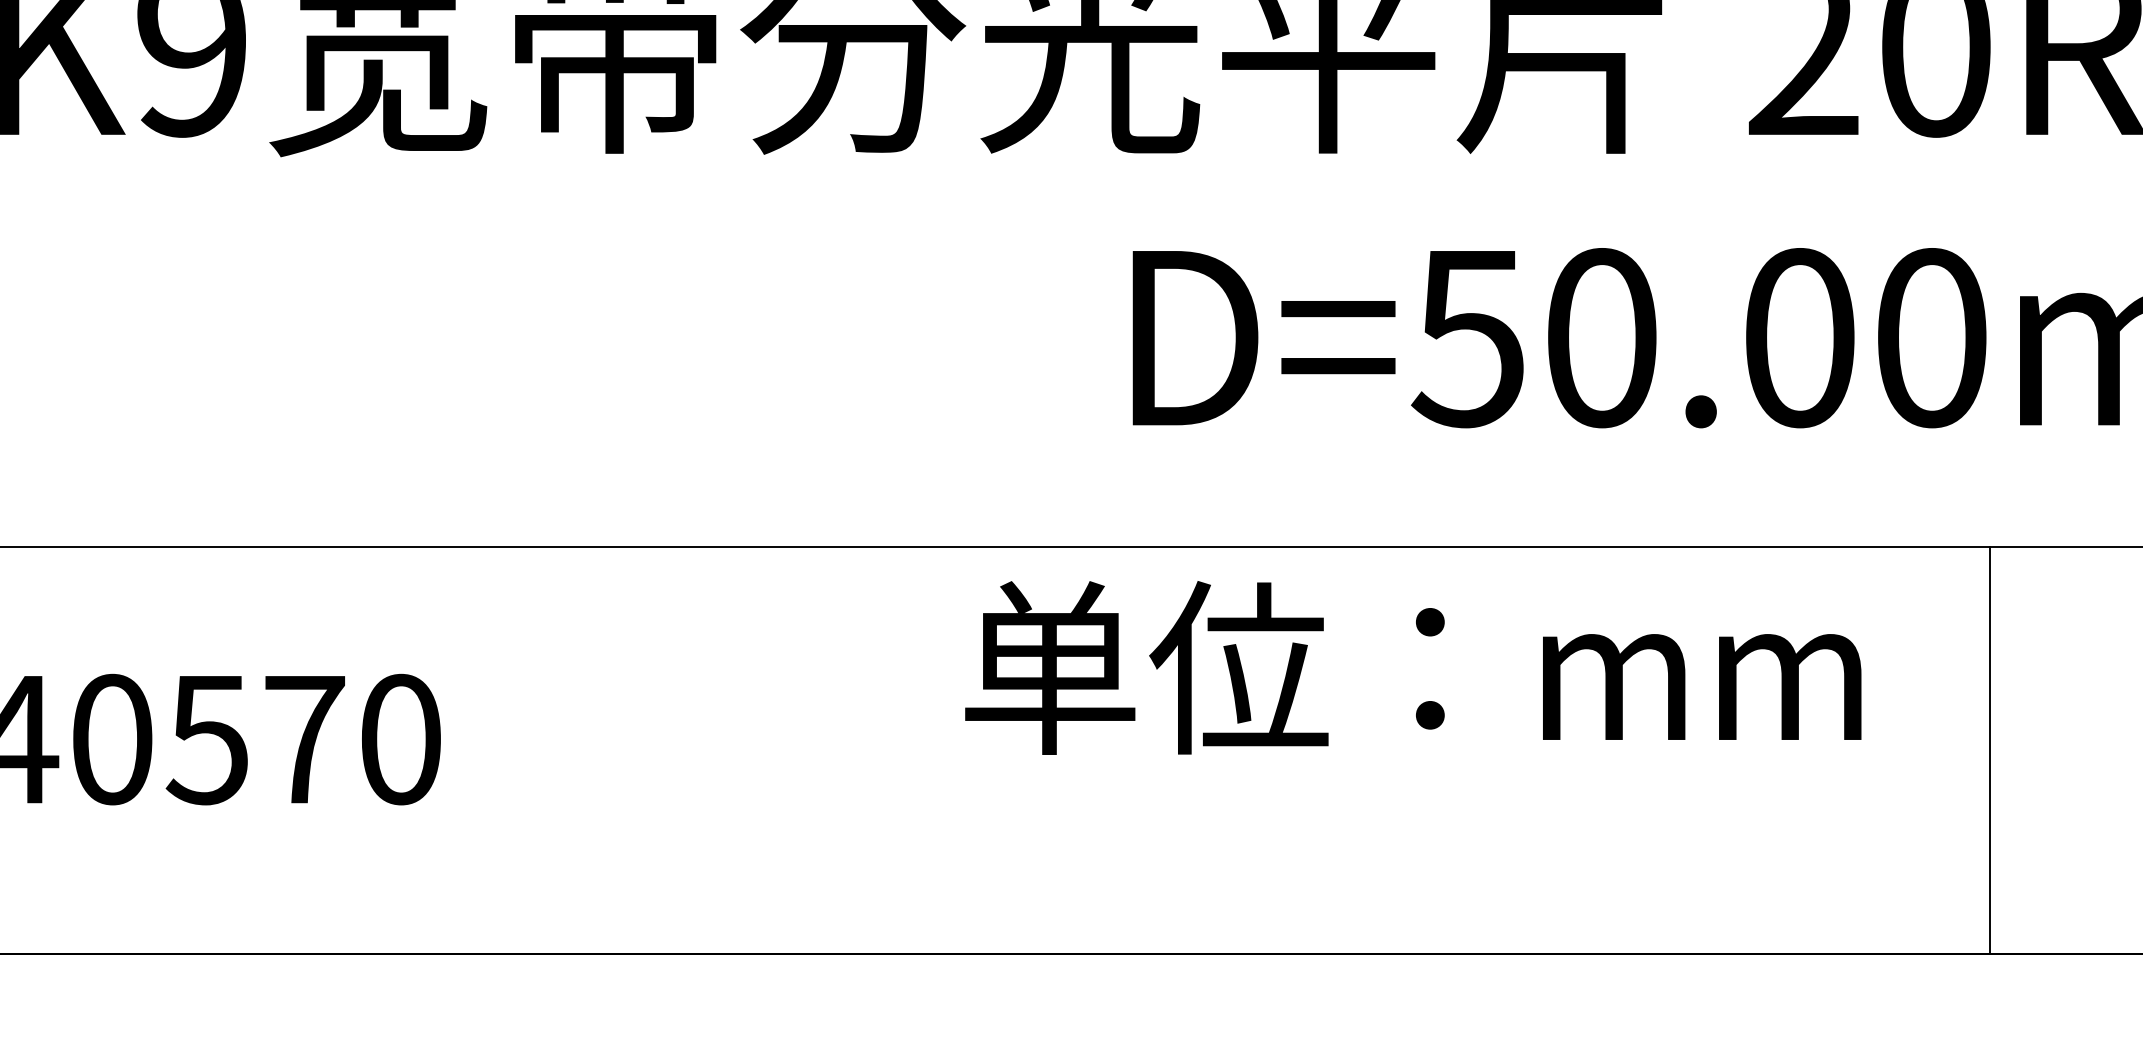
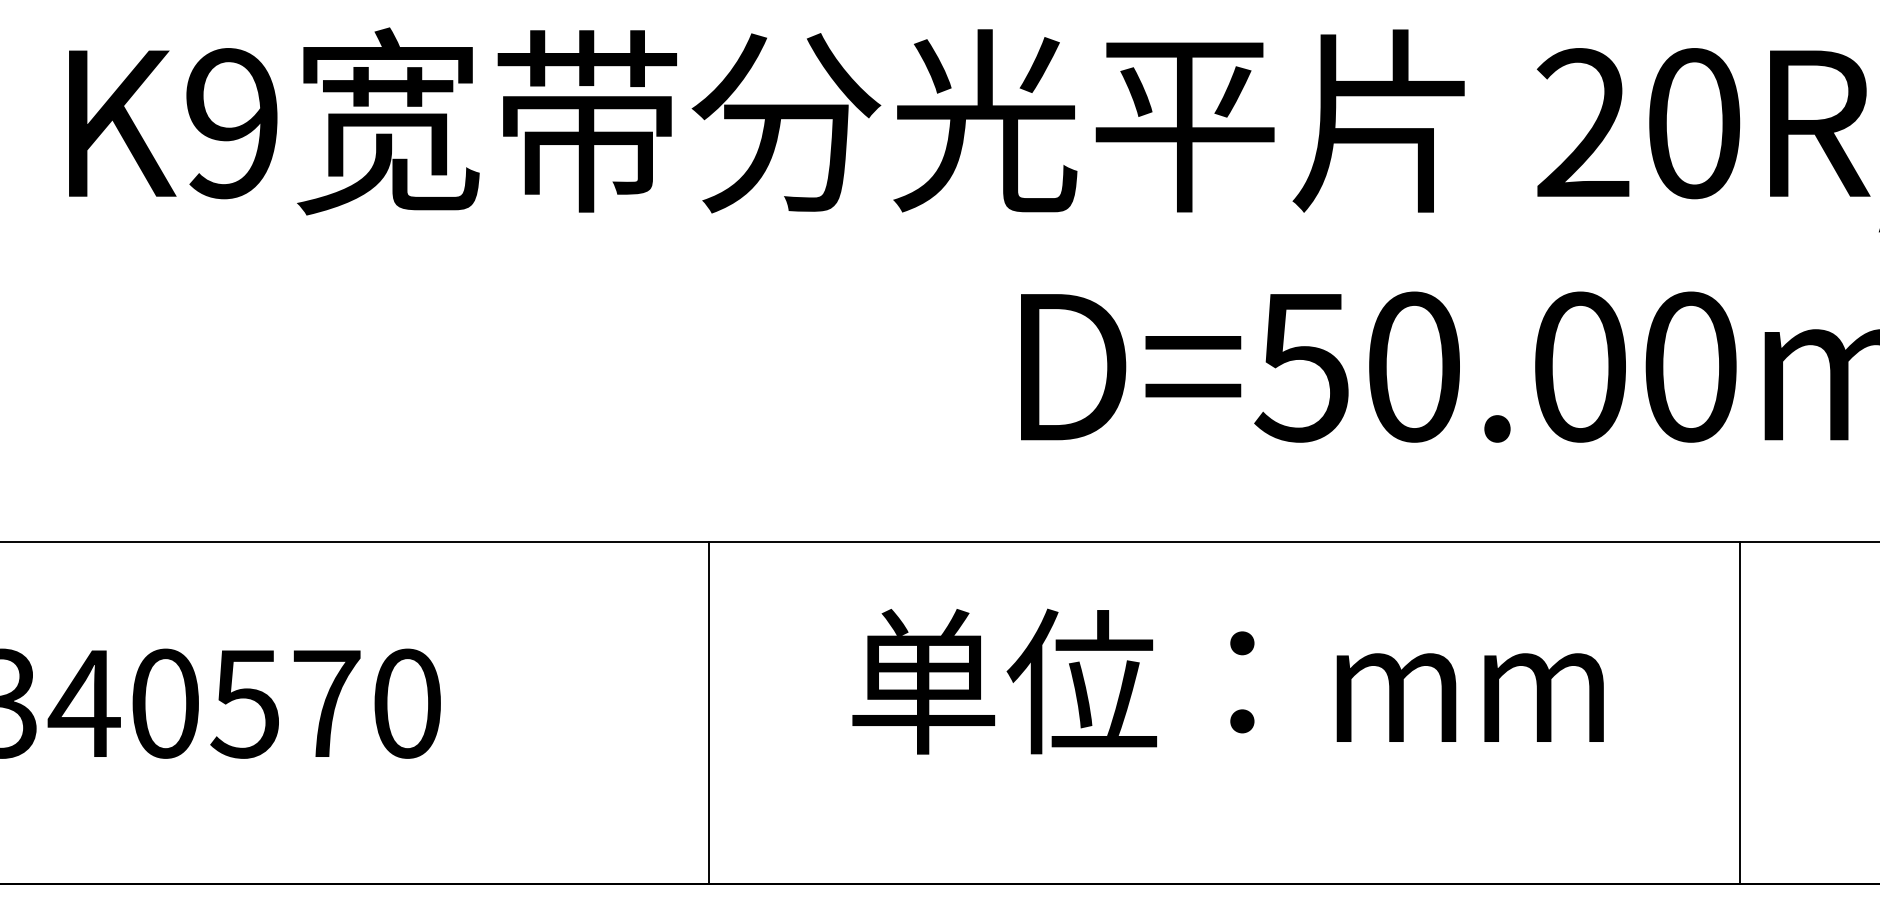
text: (1412, 667) -> (1227, 681), moved
line: (761, 750) -> (709, 712), added

